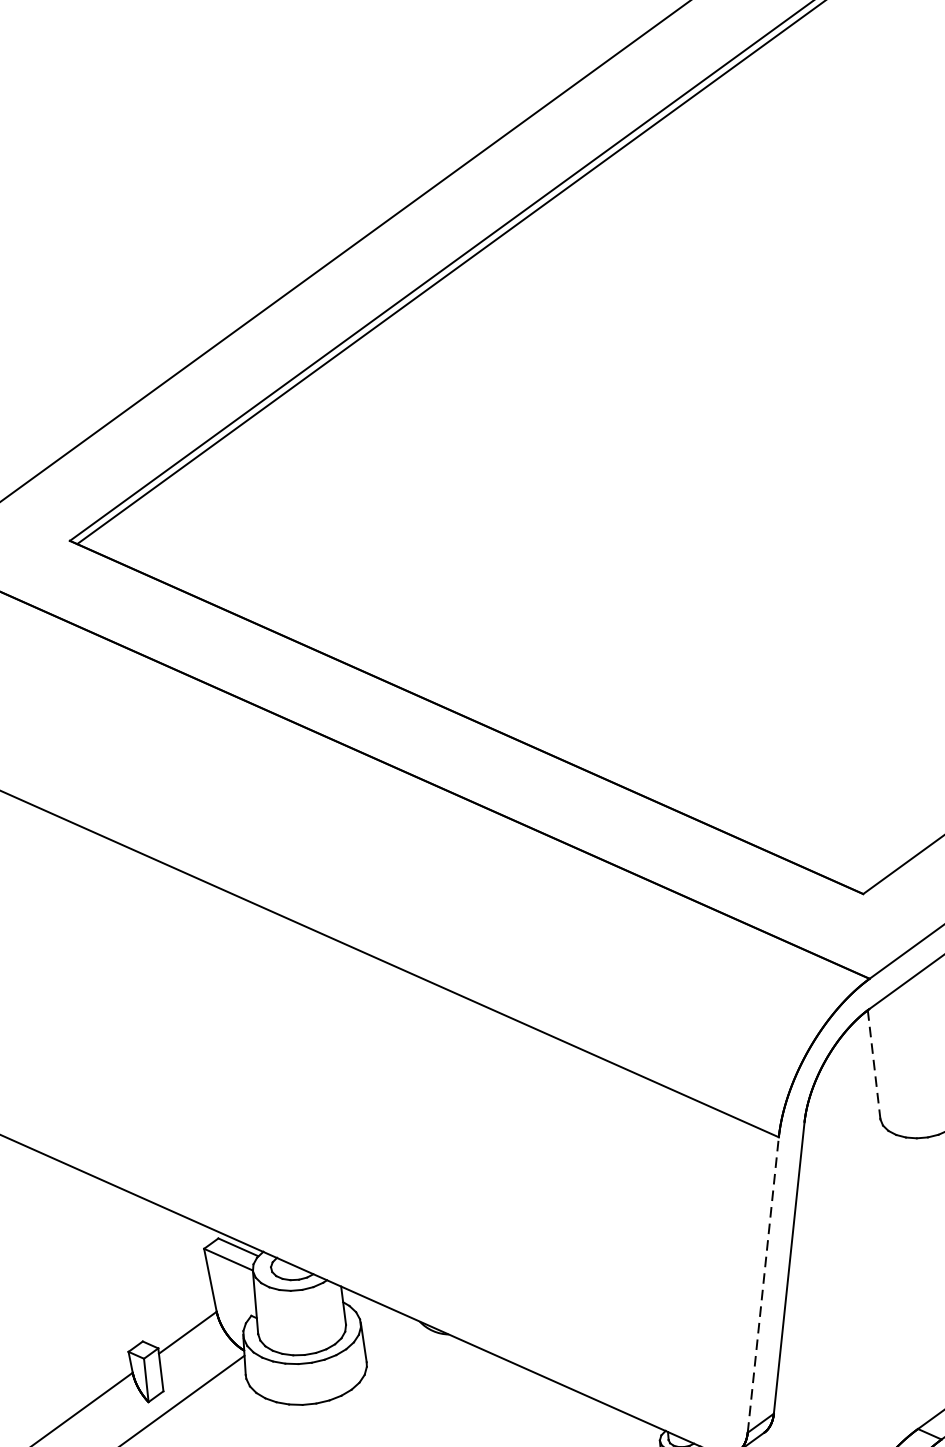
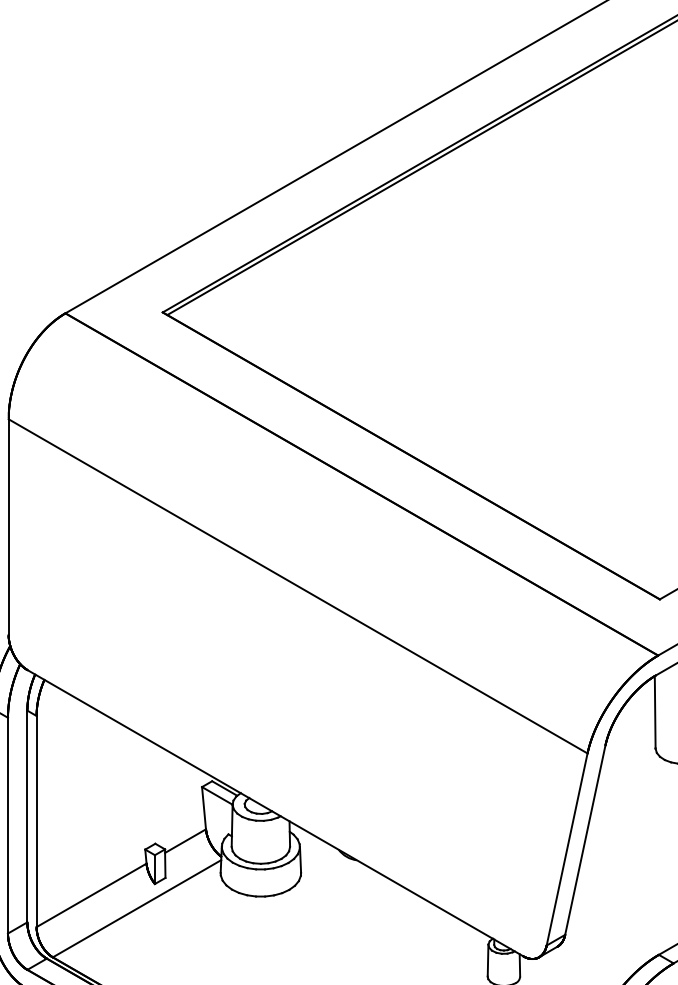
line: (874, 1064) -> (655, 712), dashed -> solid
line: (763, 1284) -> (567, 849), dashed -> solid

